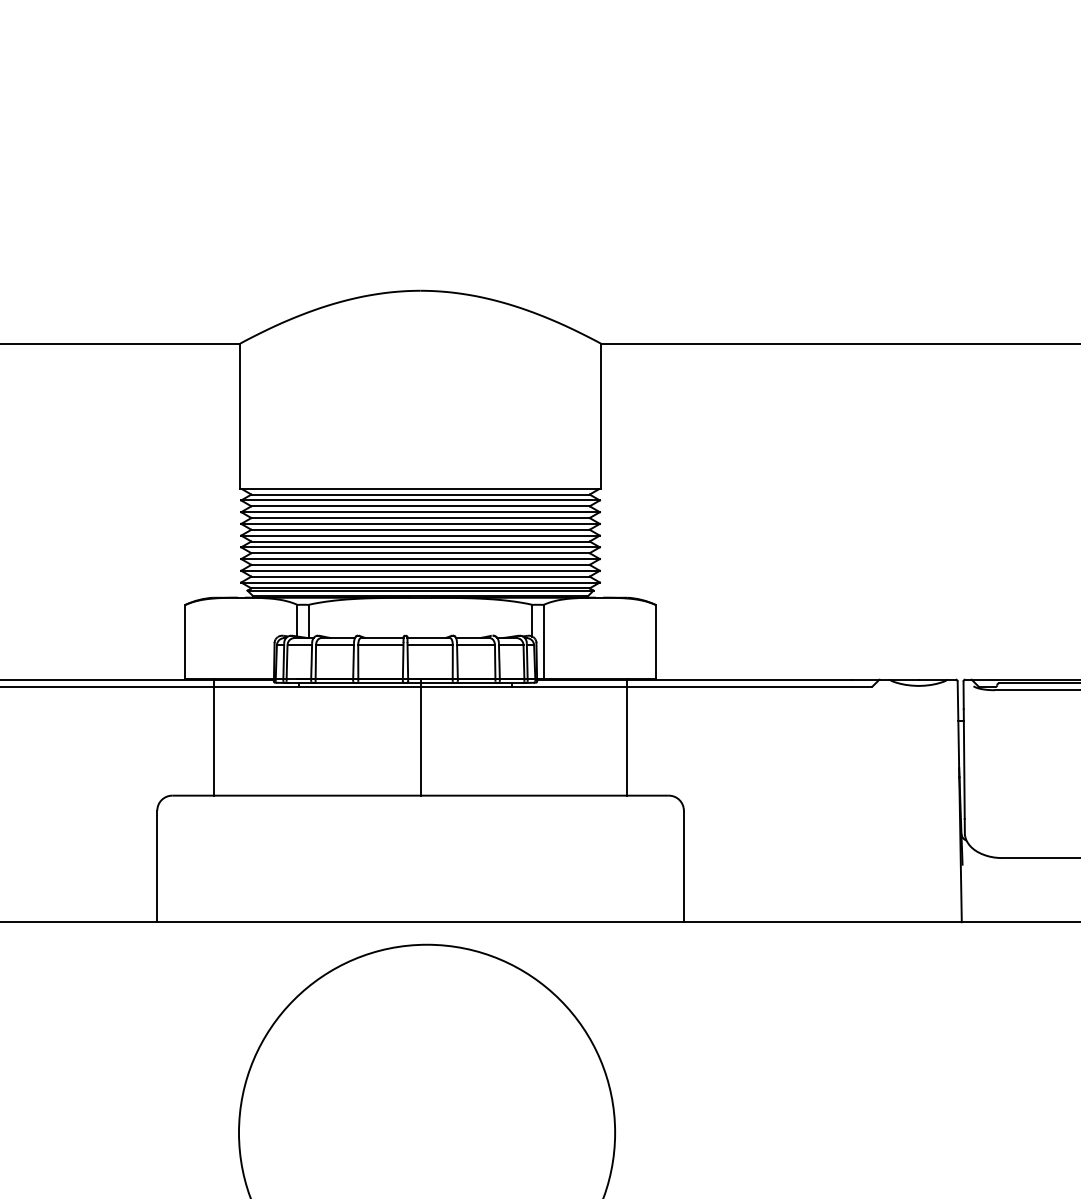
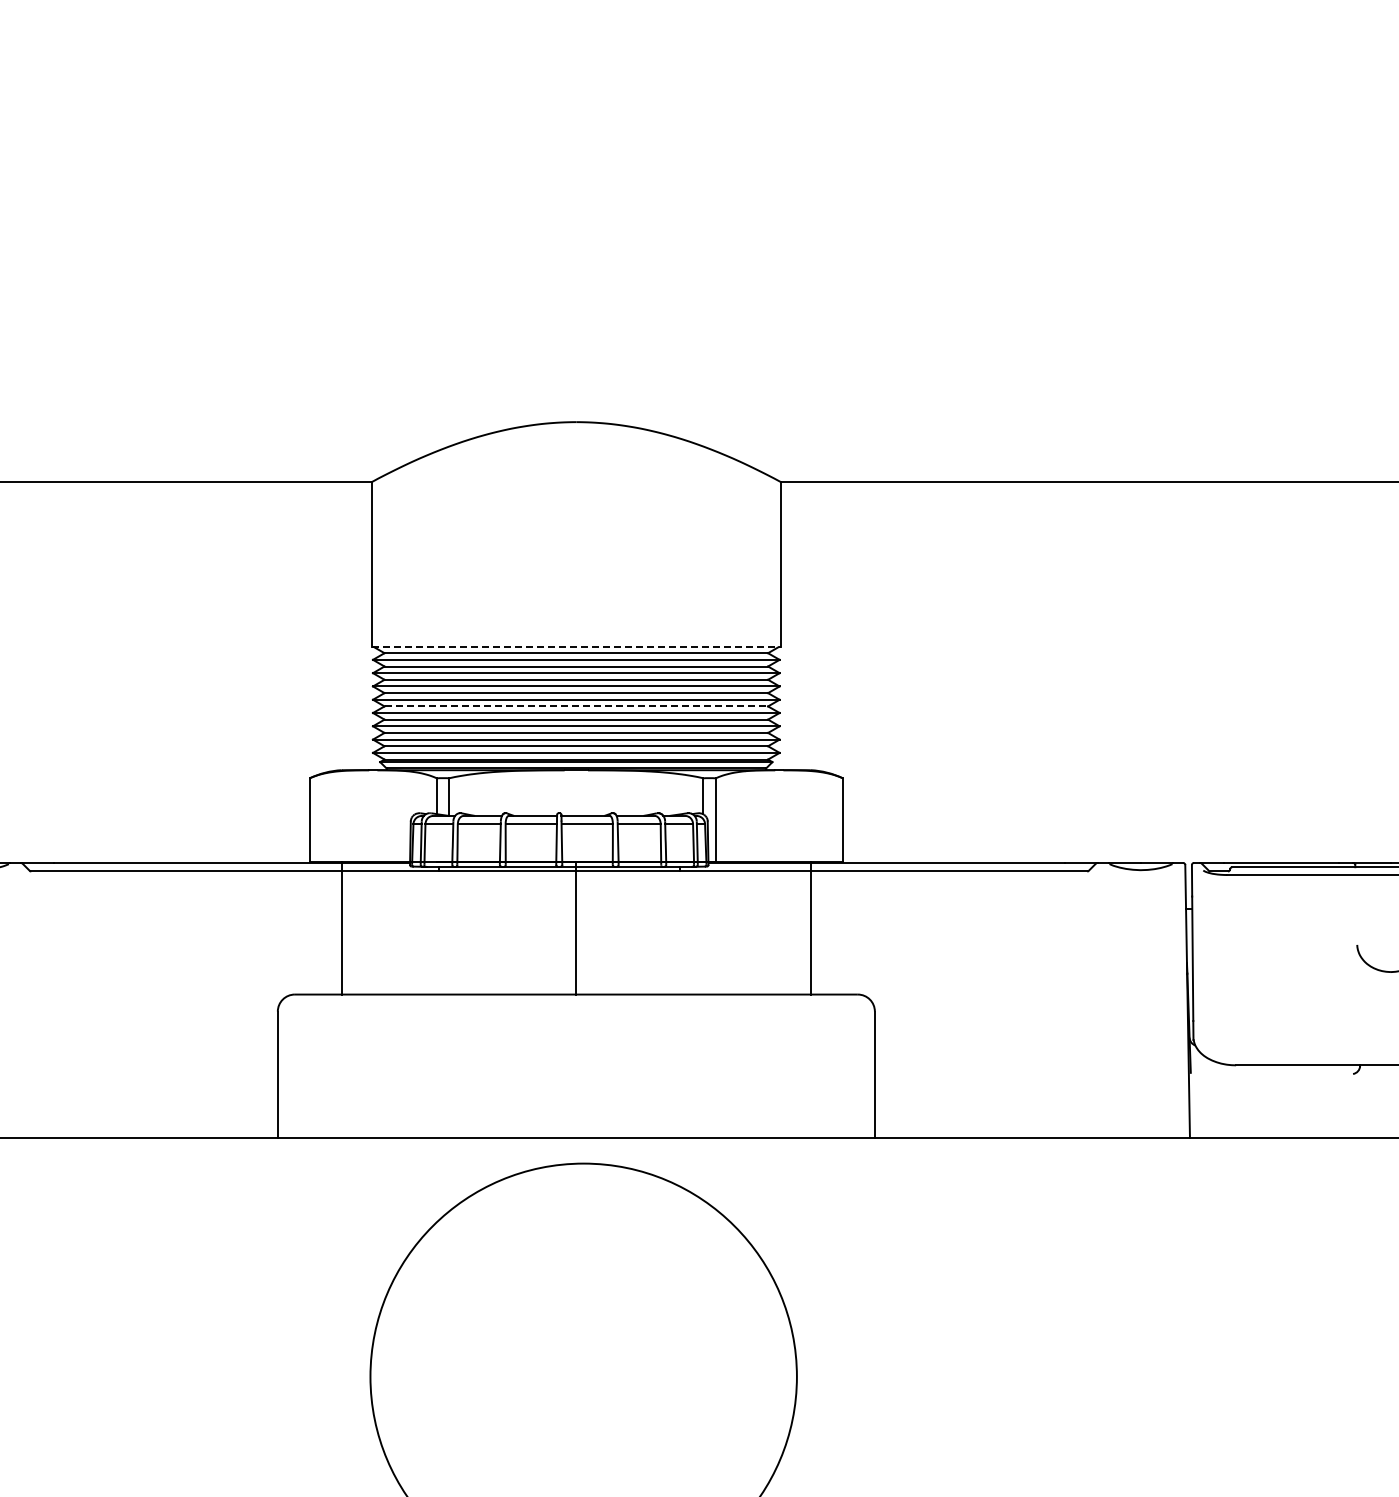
line: (420, 489) -> (576, 647), solid -> dashed
line: (420, 541) -> (576, 706), solid -> dashed

